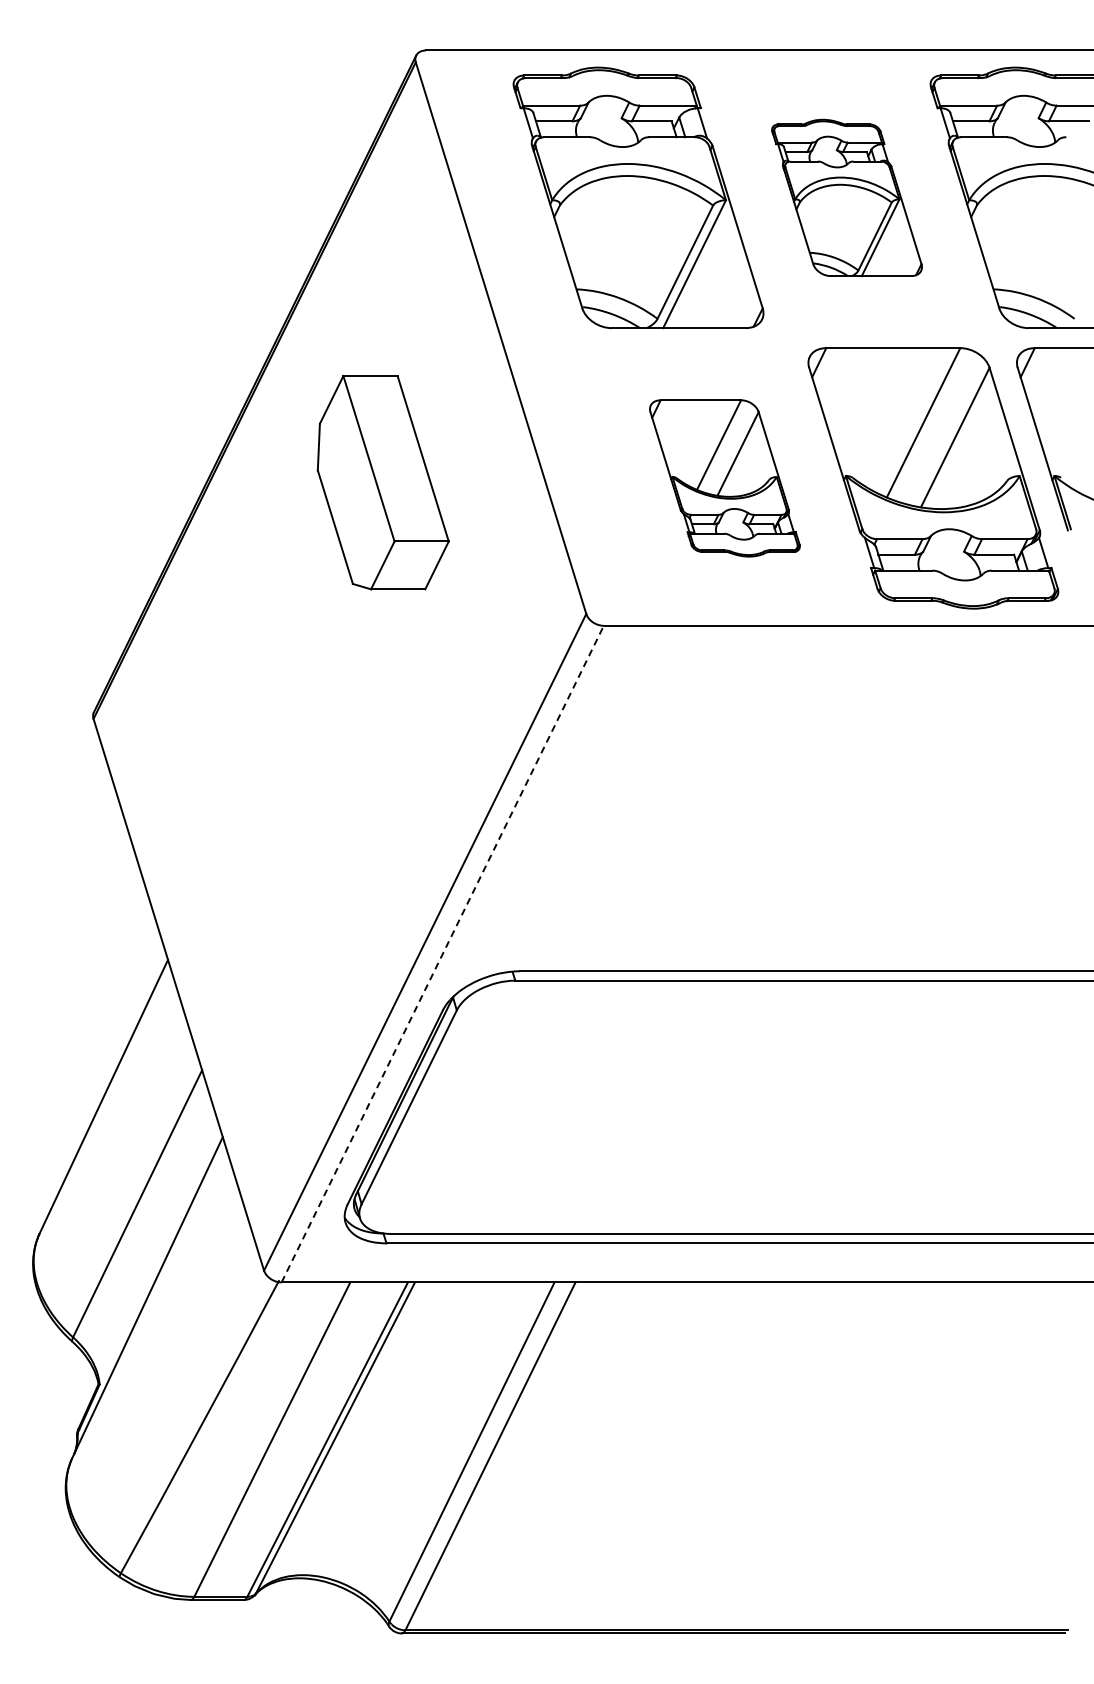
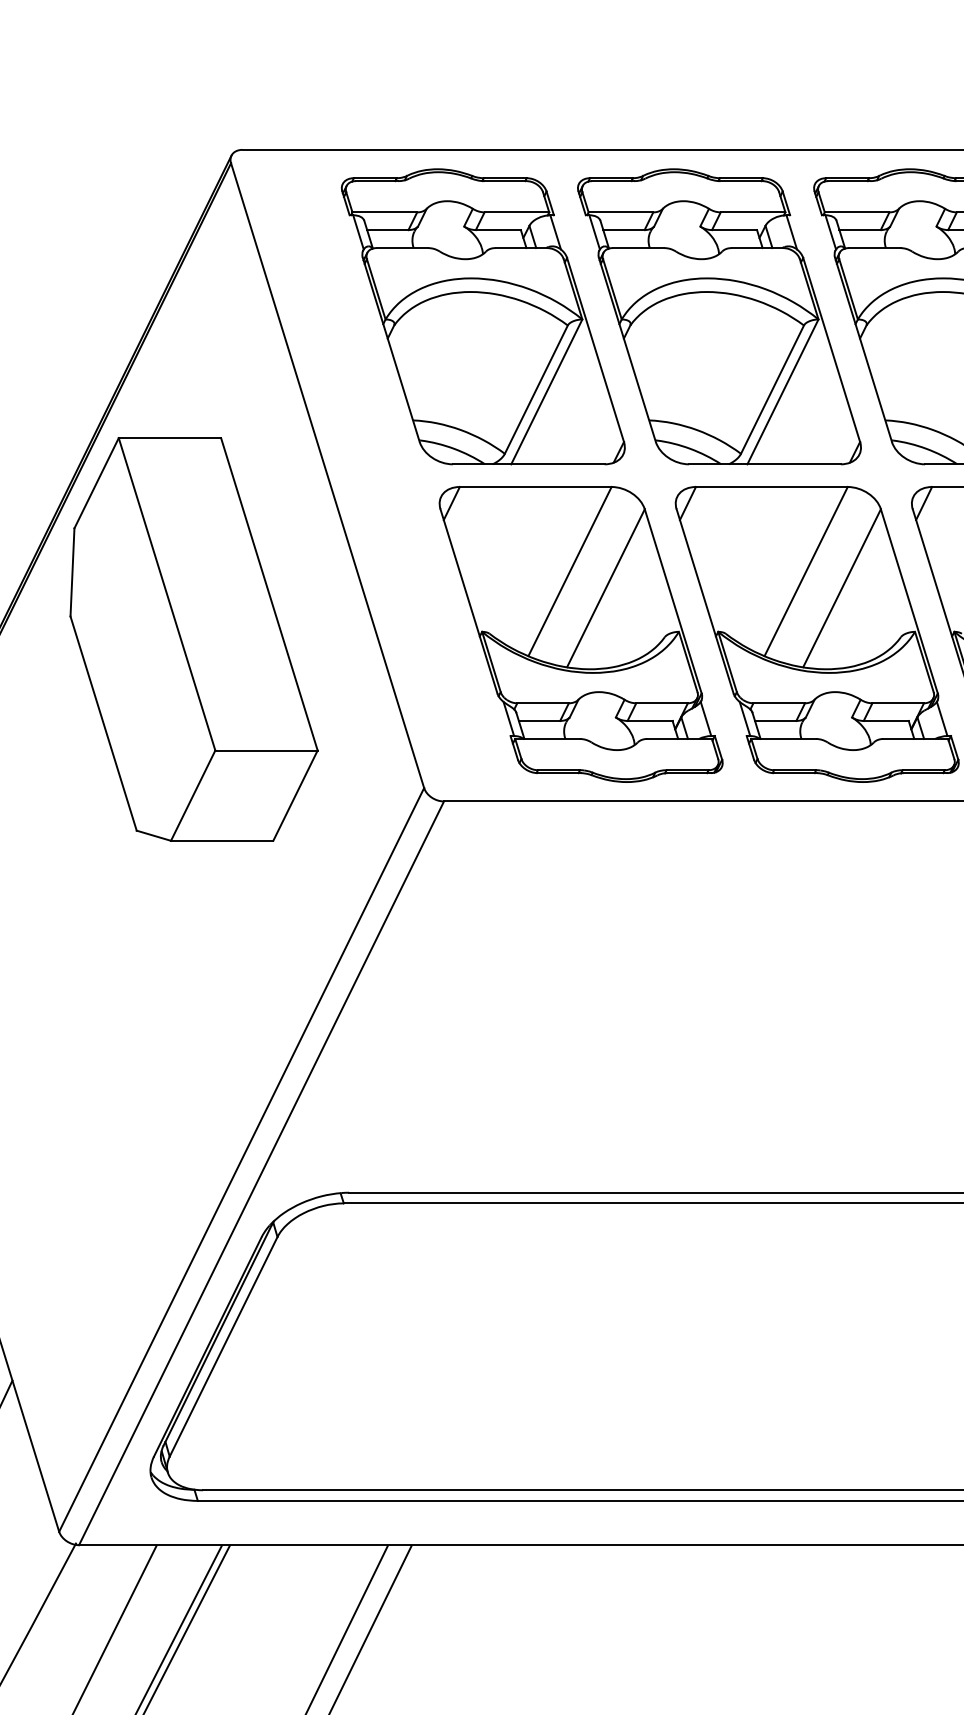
part: (846, 197) -> (718, 316), size x1.67
part: (724, 478) -> (580, 634), size x1.67
part: (383, 482) -> (194, 639), size x1.67
line: (442, 954) -> (261, 1173), dashed -> solid

